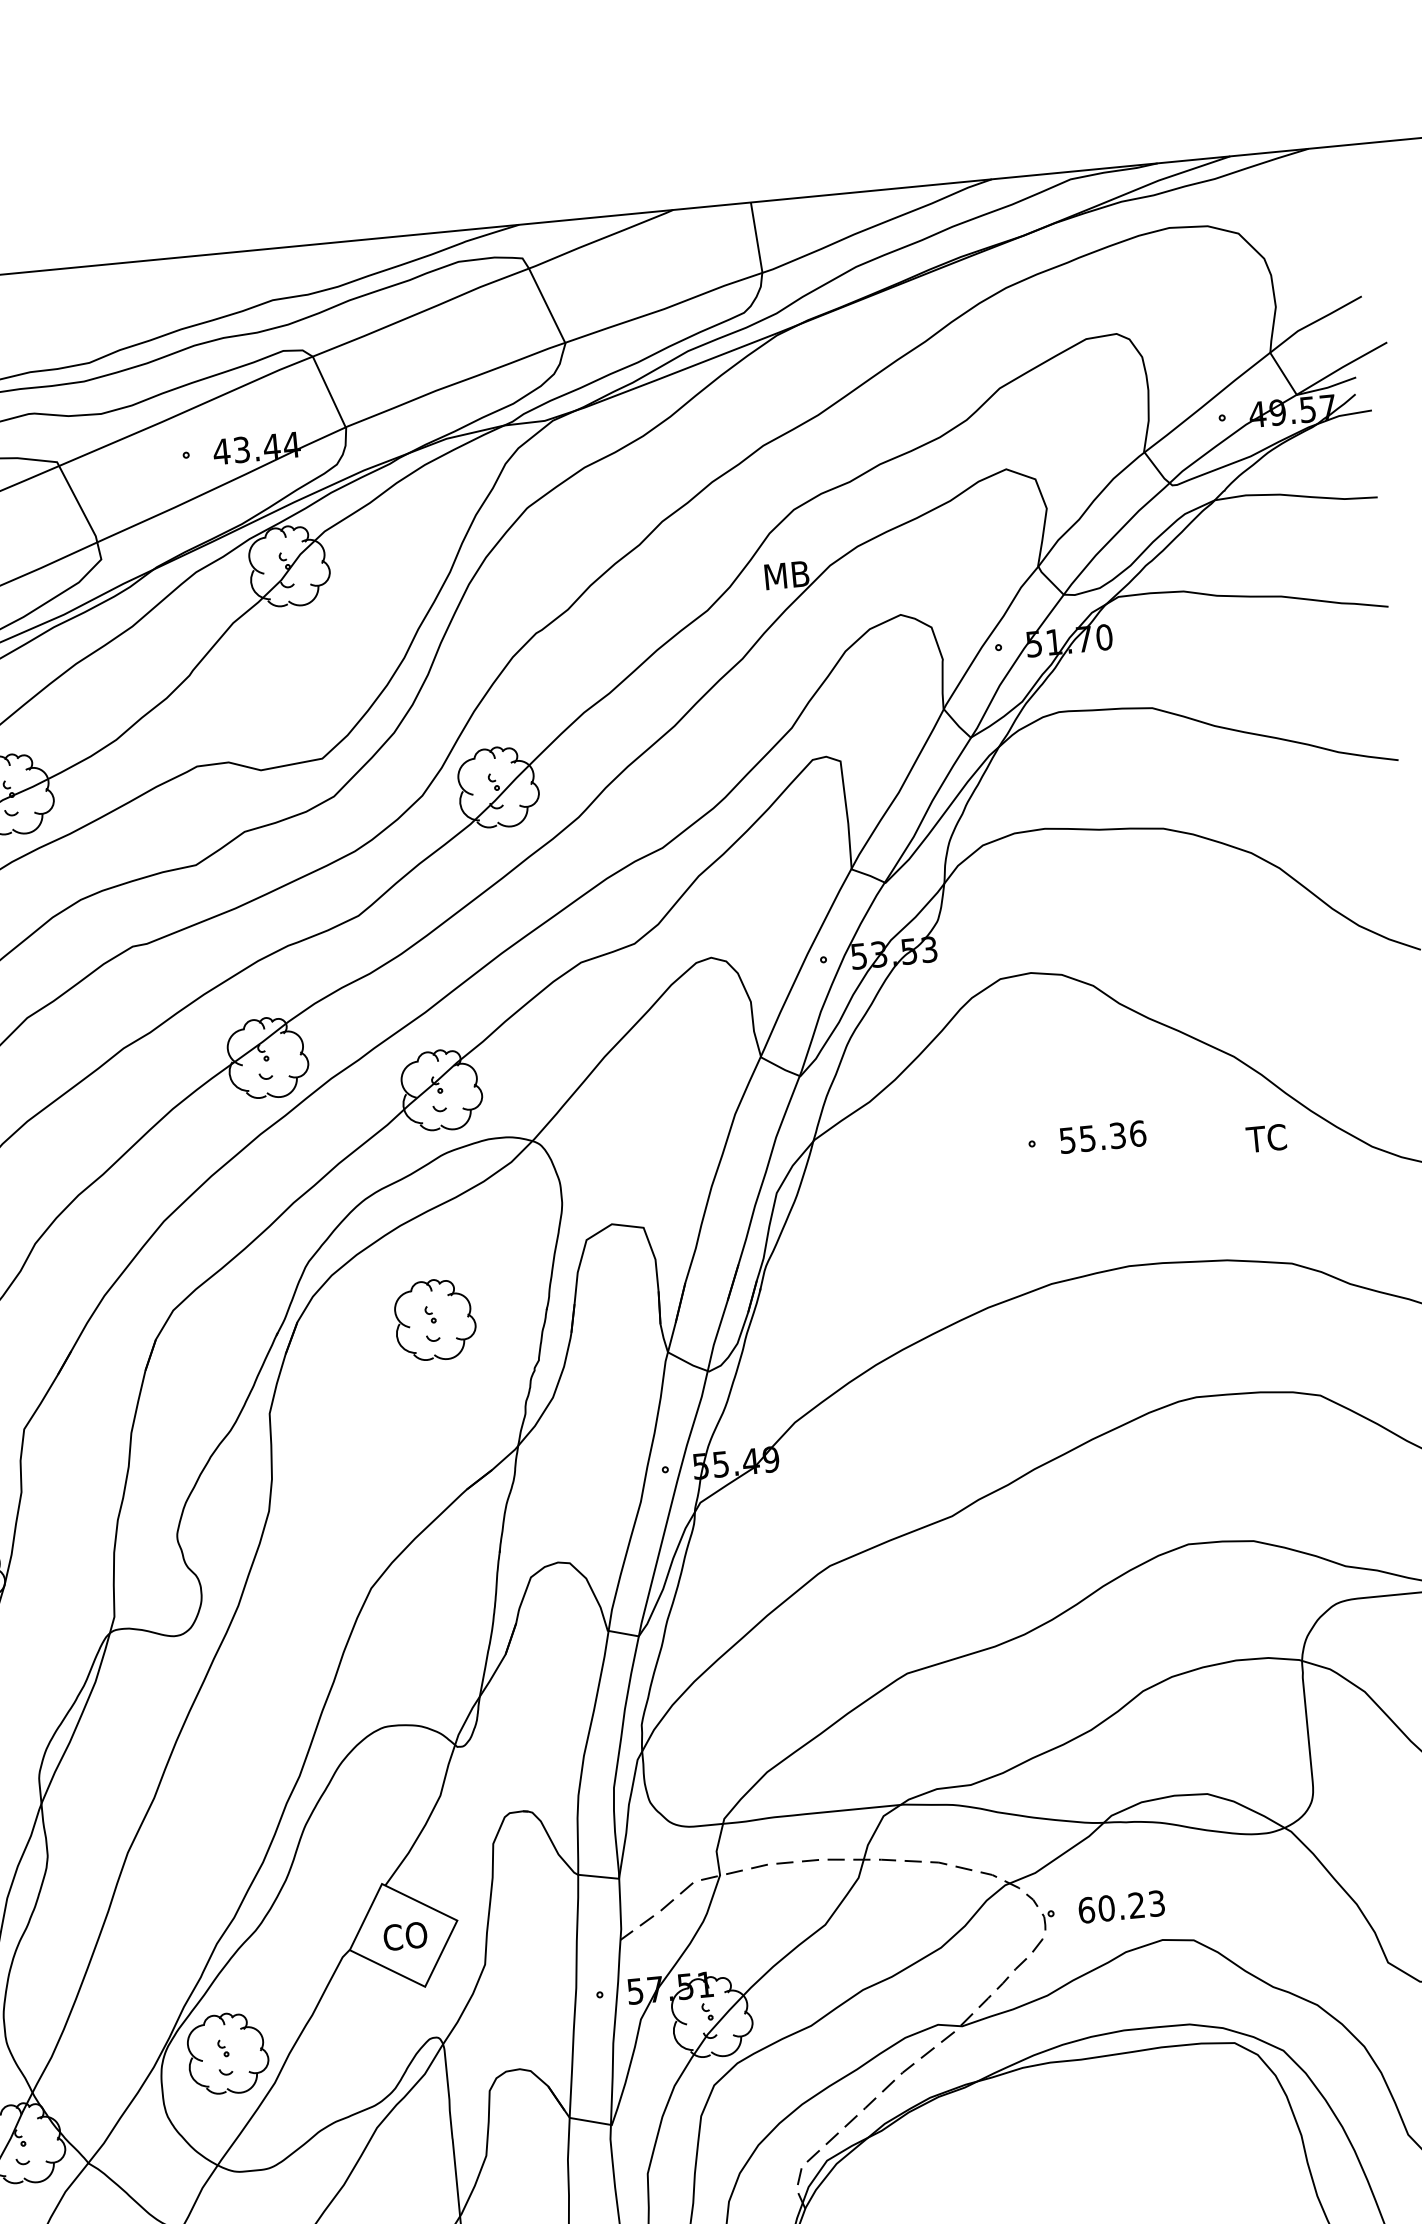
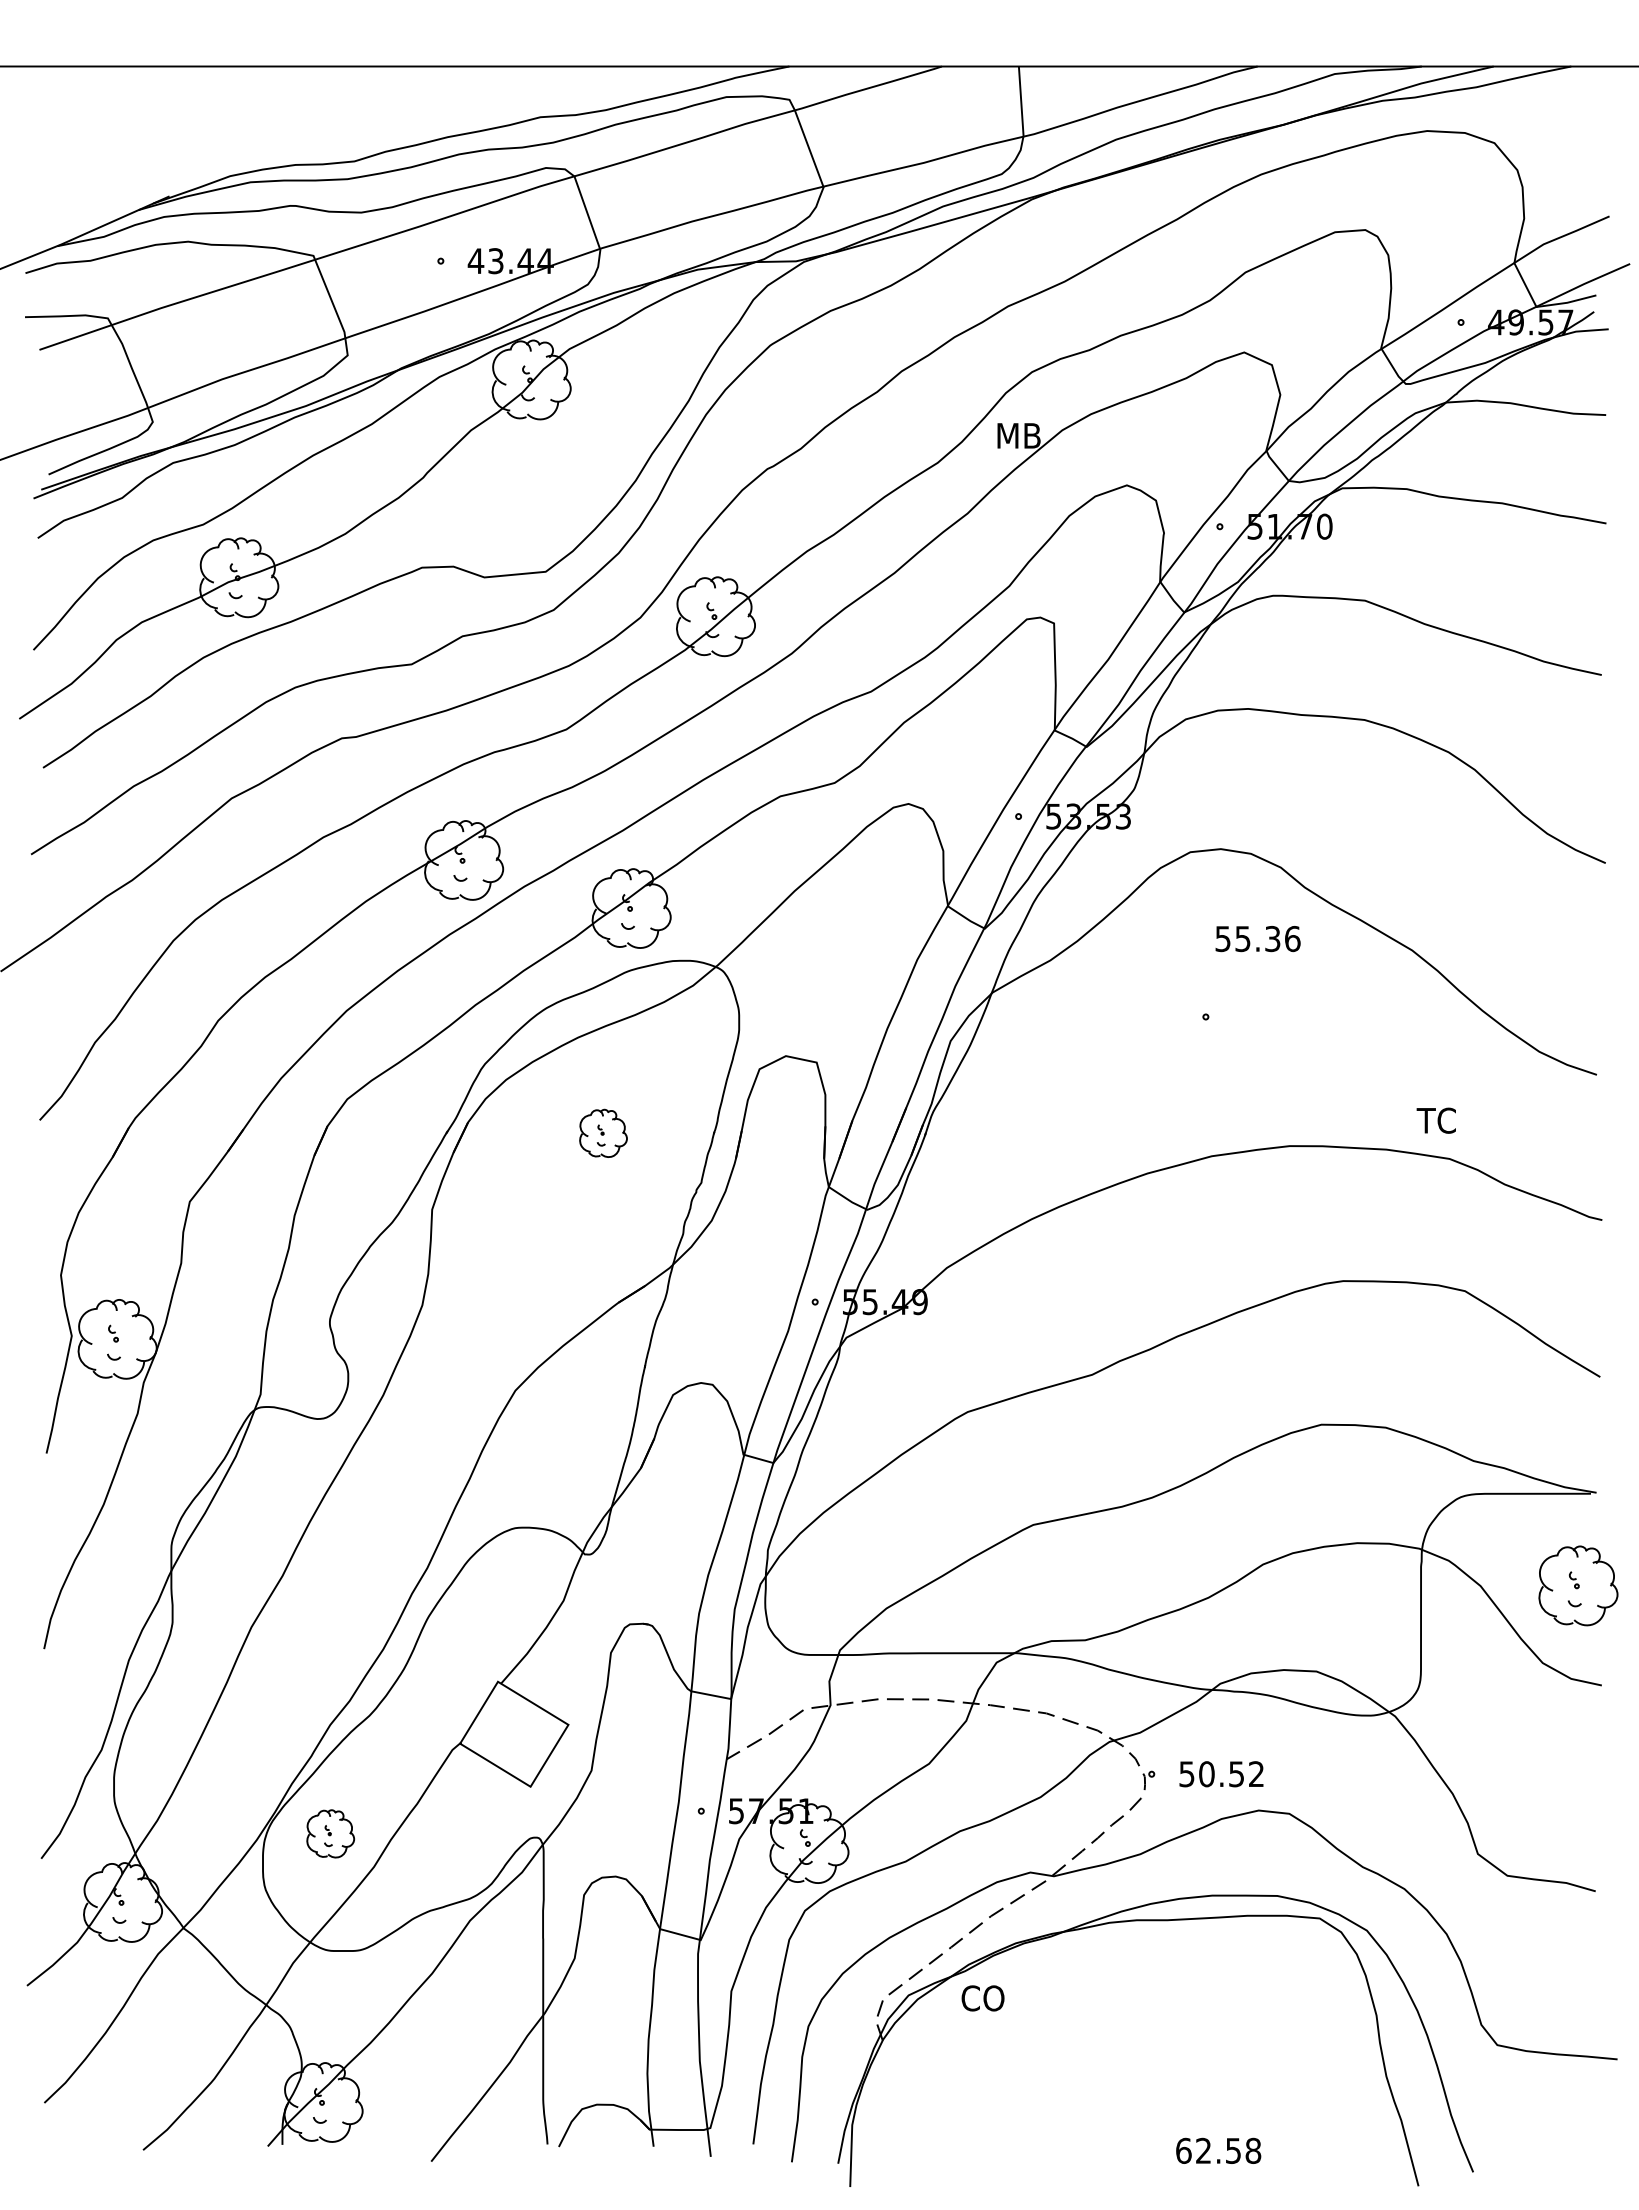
text: (1102, 1137) -> (1257, 939), moved
text: (1265, 1138) -> (1435, 1120), moved
part: (435, 1320) -> (603, 1133), size x0.6
text: (1121, 1907) -> (1221, 1774), 60.23 -> 50.52
text: (404, 1936) -> (982, 1998), moved
part: (227, 2053) -> (330, 1833), size x0.6

